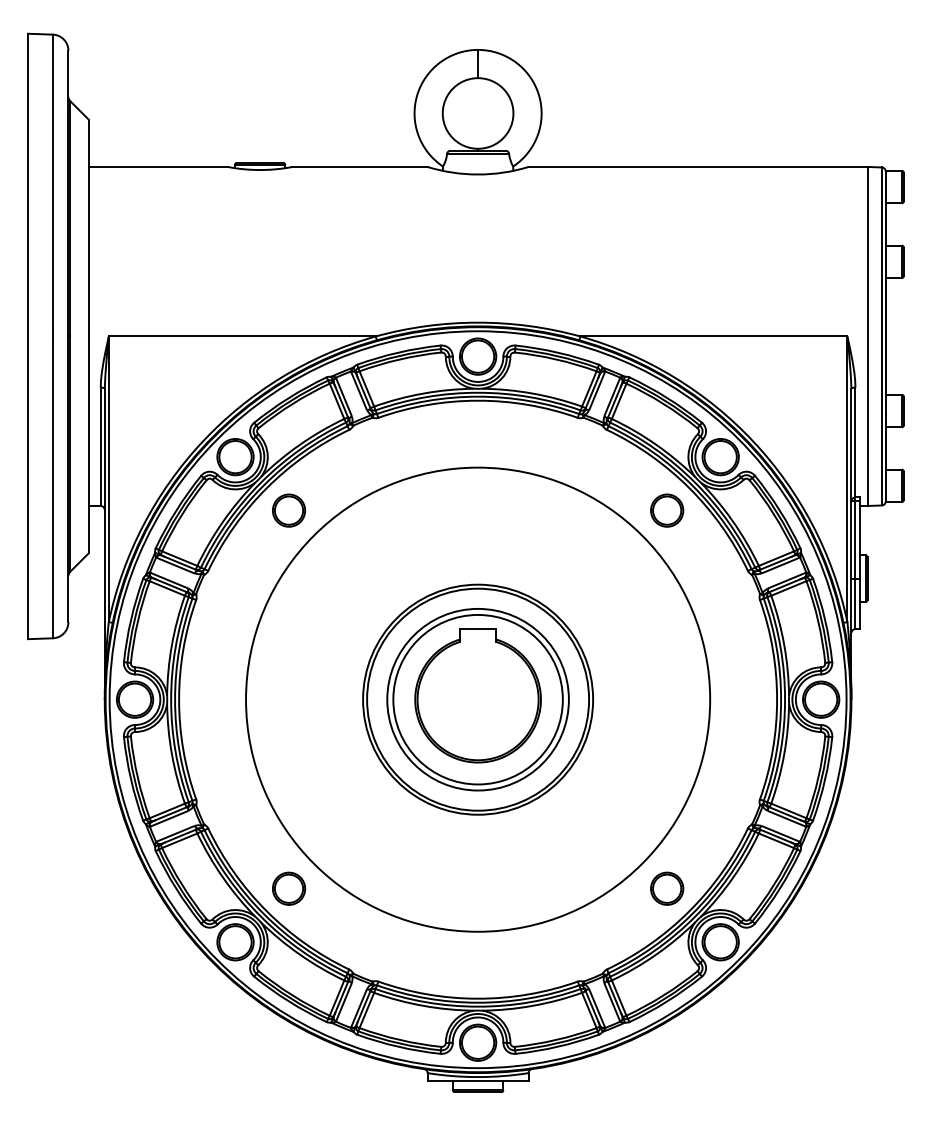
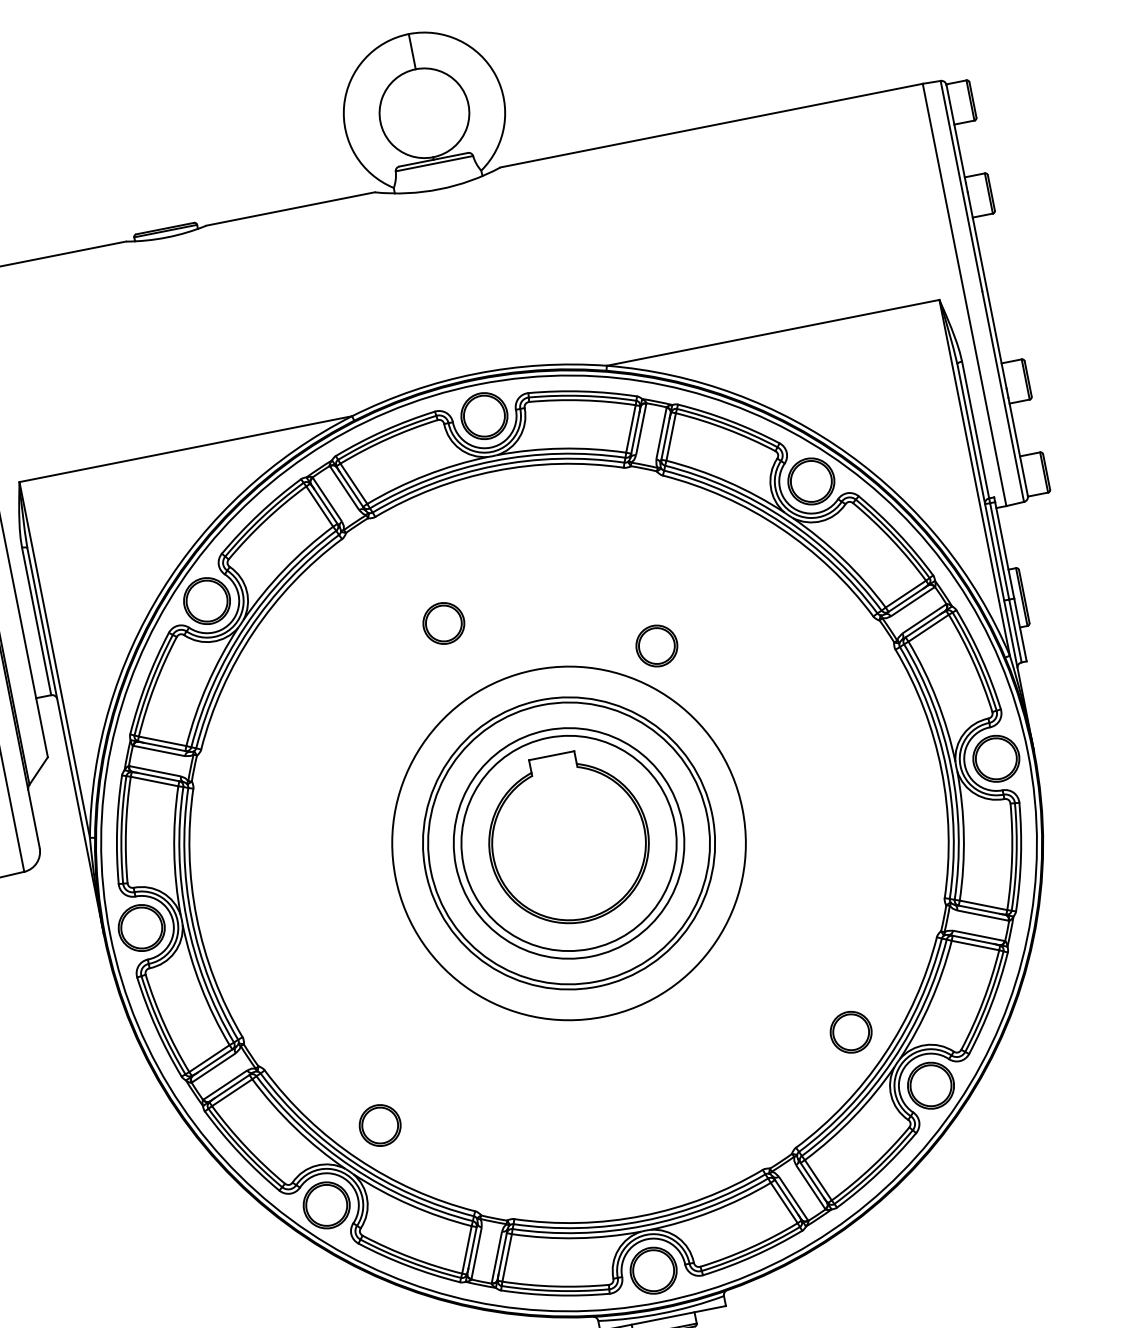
part: (289, 510) -> (444, 623), moved
part: (667, 510) -> (657, 645), moved
circle: (478, 699) -> (569, 843), size x0.6

